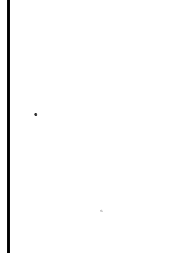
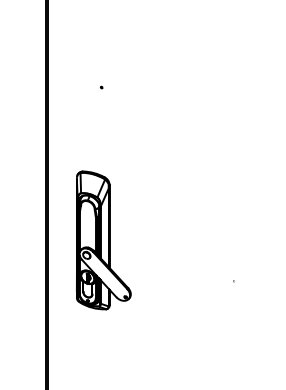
part: (36, 190) -> (103, 240), added

